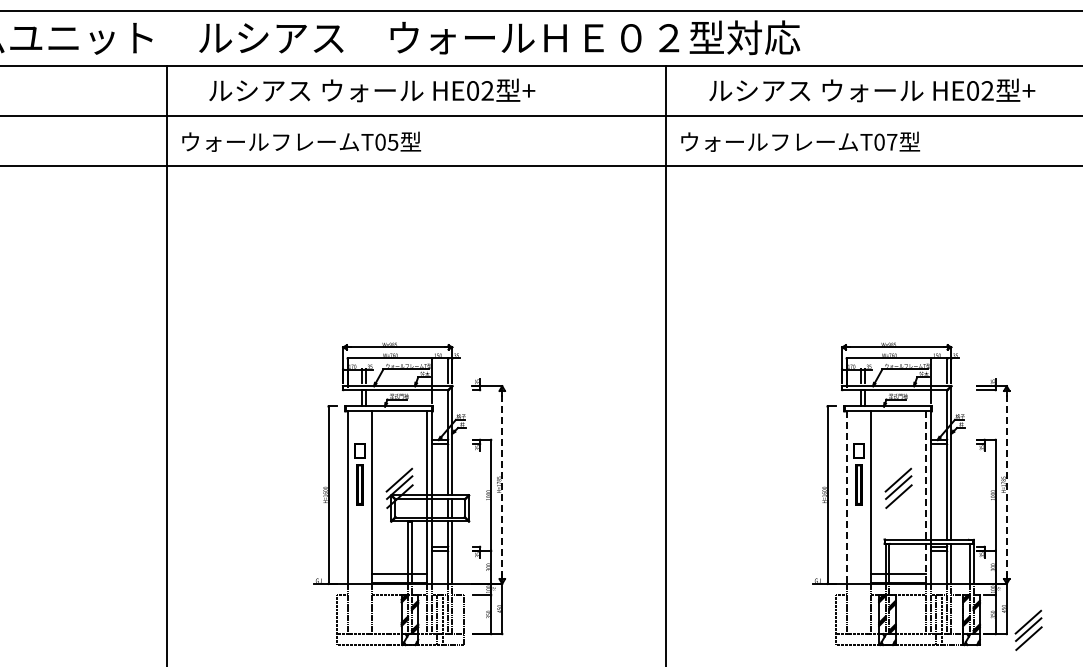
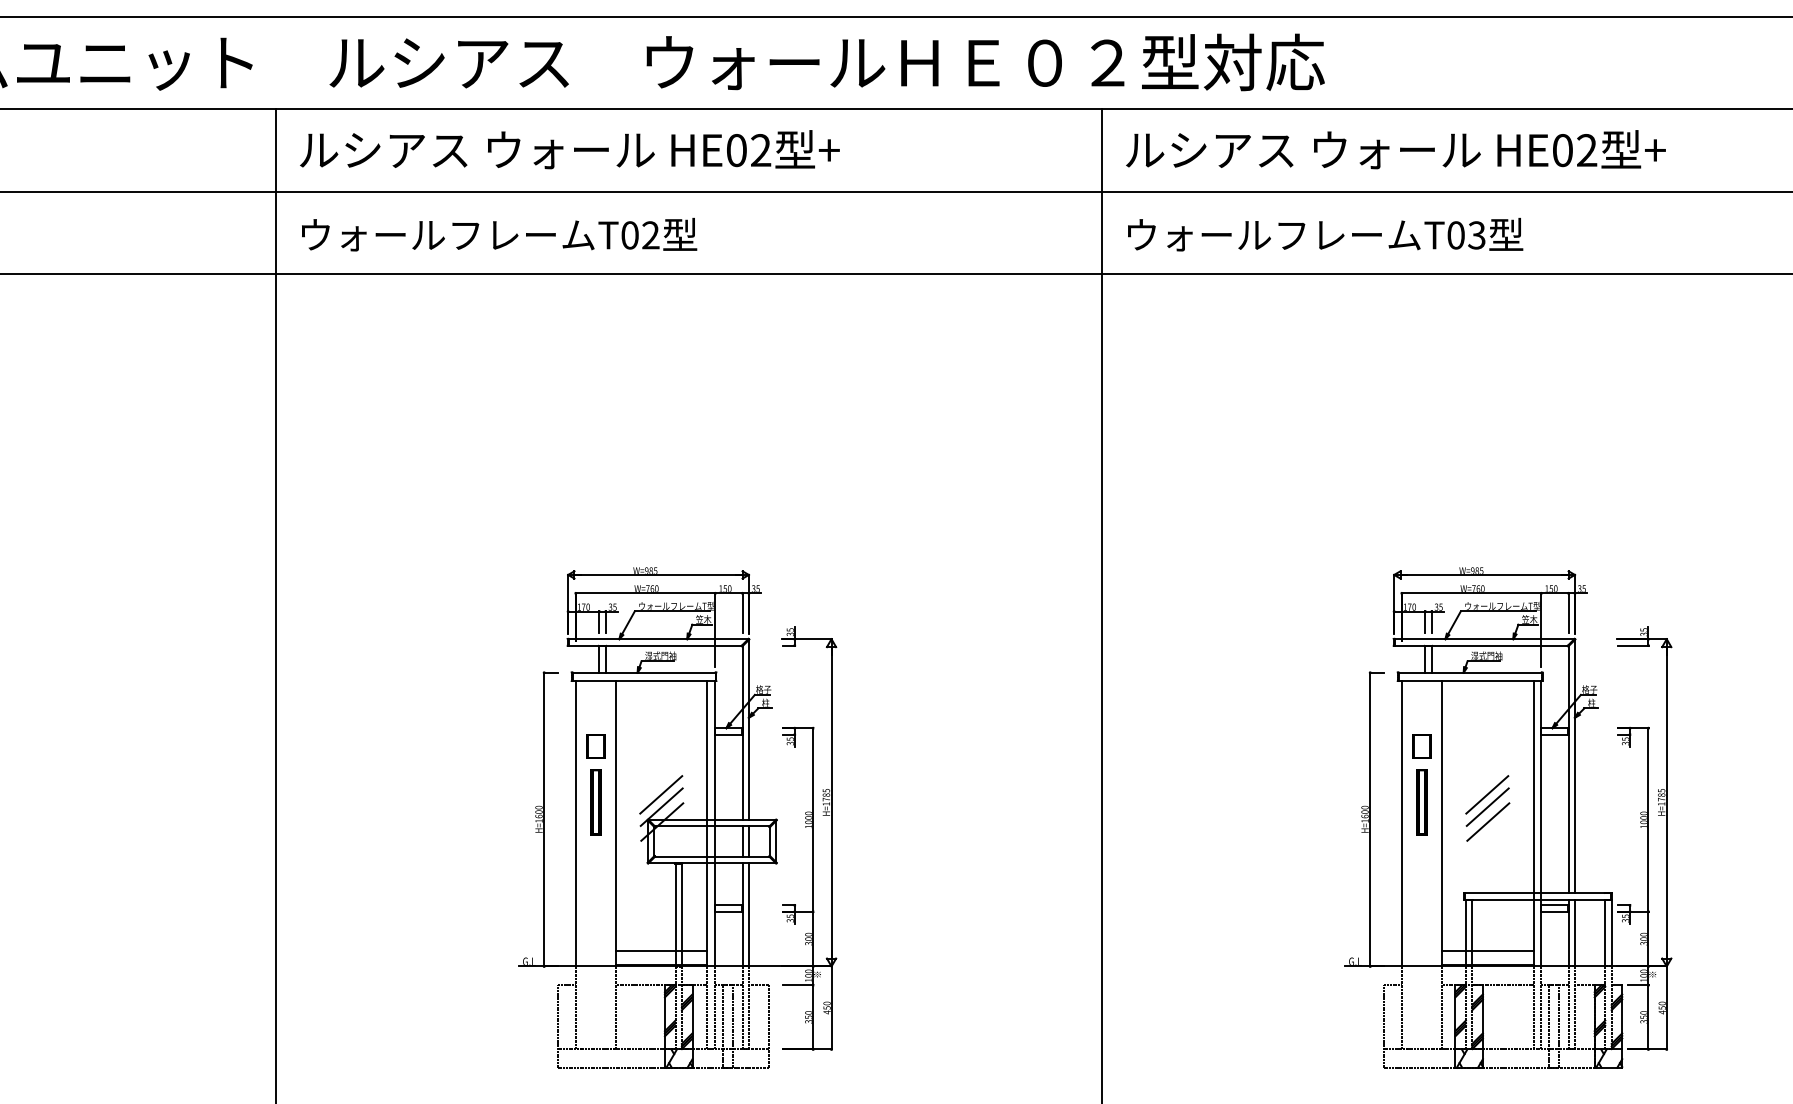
text: (372, 90) -> (570, 149), moved
text: (872, 90) -> (1396, 149), moved
text: (392, 141) -> (649, 234), T05 -> T02
text: (891, 141) -> (1475, 234), T07 -> T03
line: (502, 484) -> (831, 801), dashed -> solid
line: (1006, 484) -> (1666, 801), dashed -> solid
line: (846, 498) -> (1401, 825), dashed -> solid
line: (926, 498) -> (1533, 825), dashed -> solid
part: (1028, 629) -> (1702, 1041), removed

